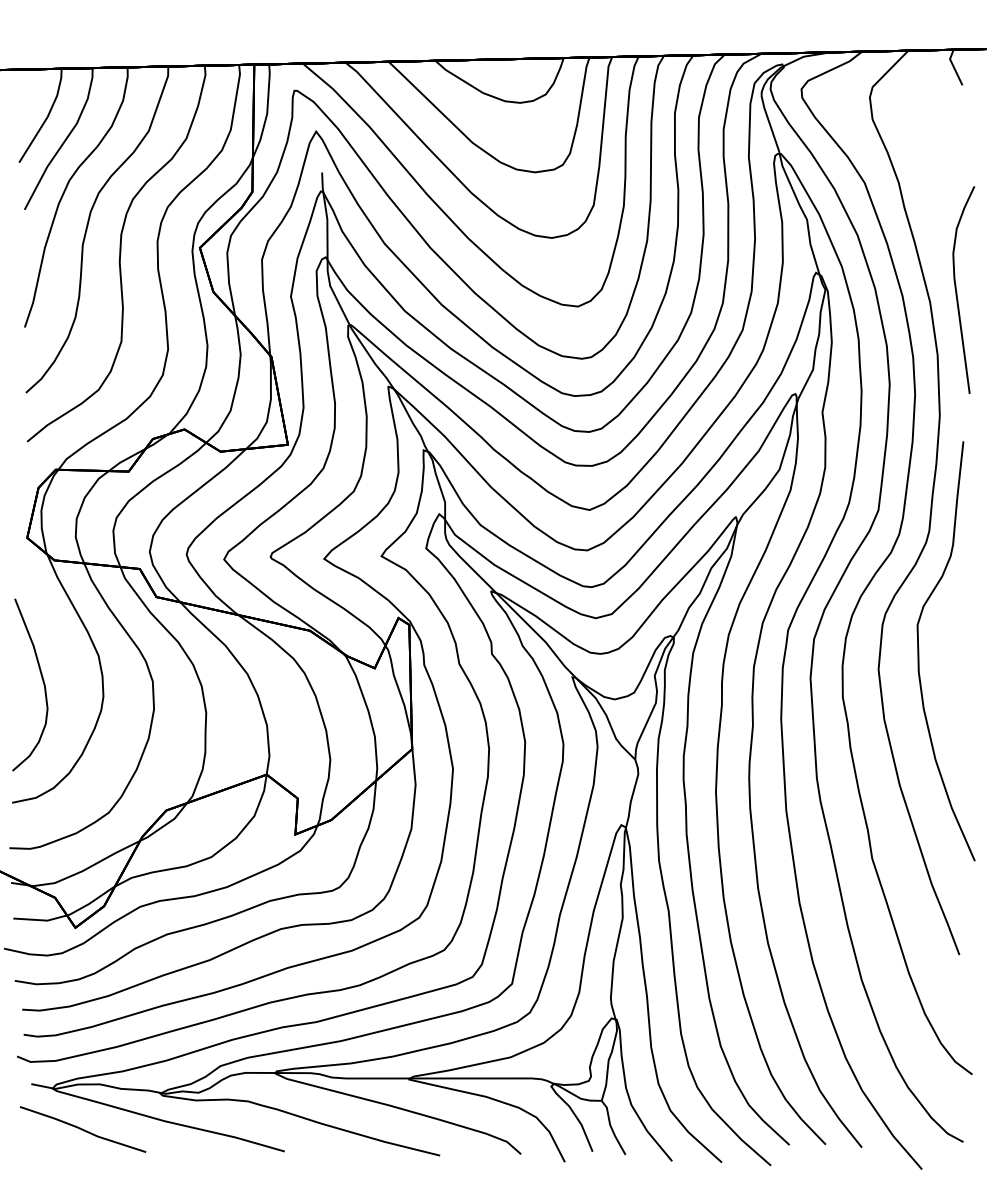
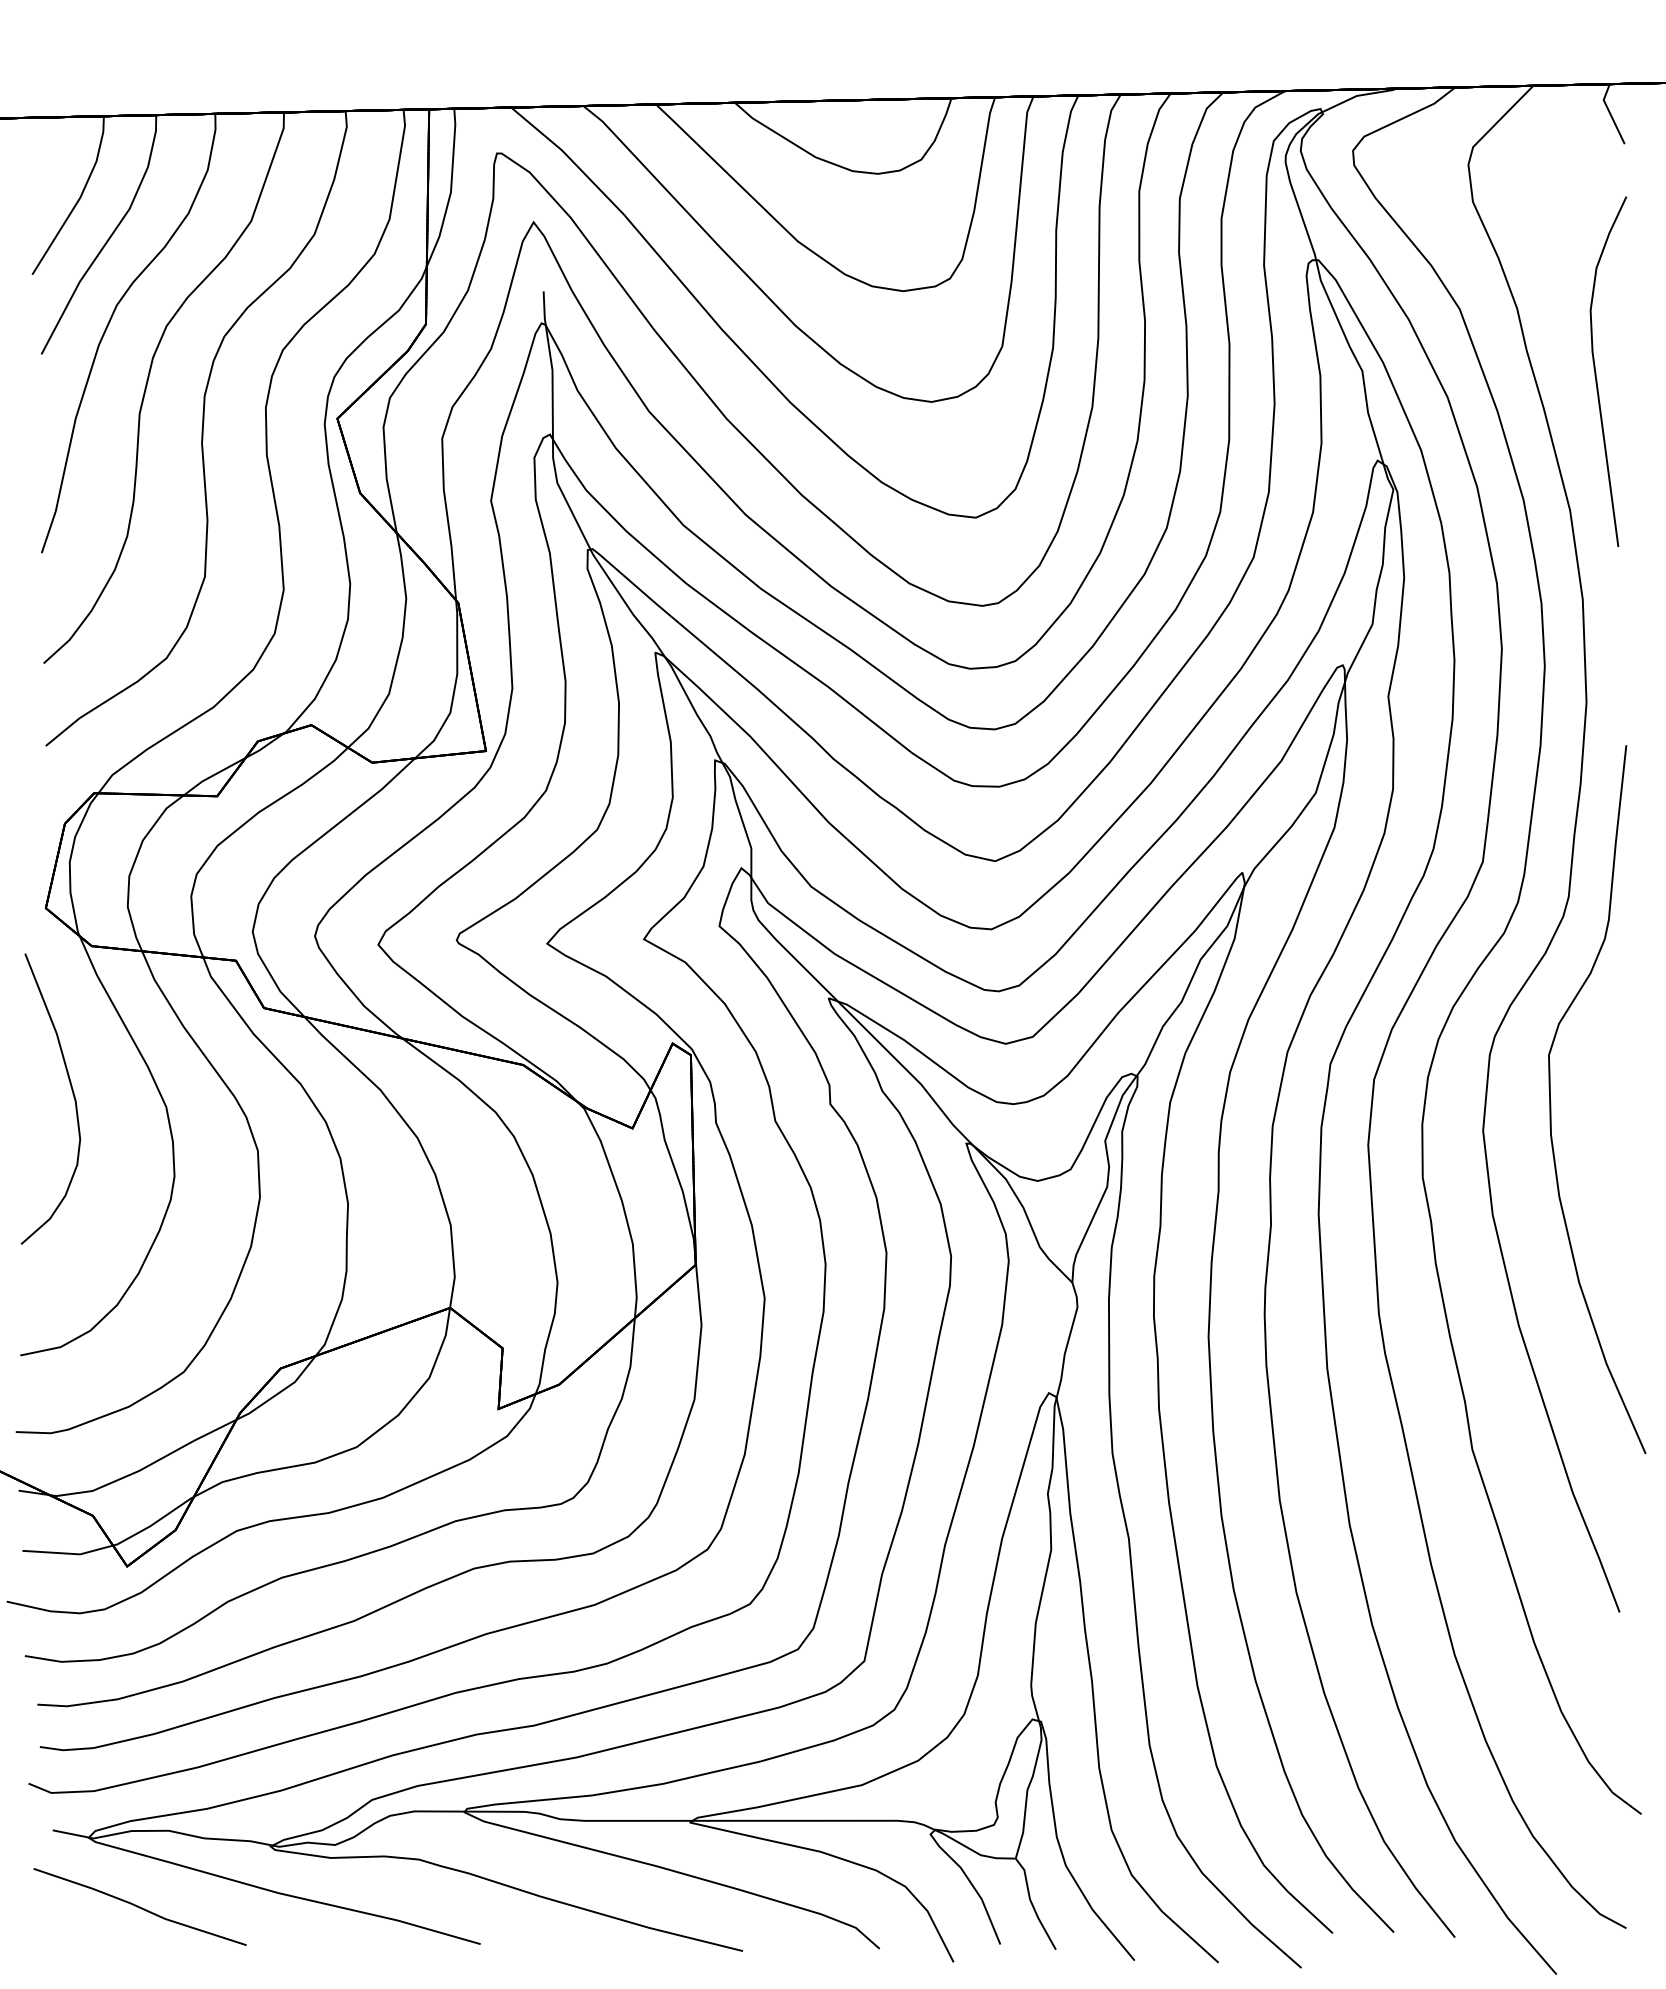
curve: (957, 291) -> (1597, 374), moved
curve: (42, 681) -> (71, 1093), moved

